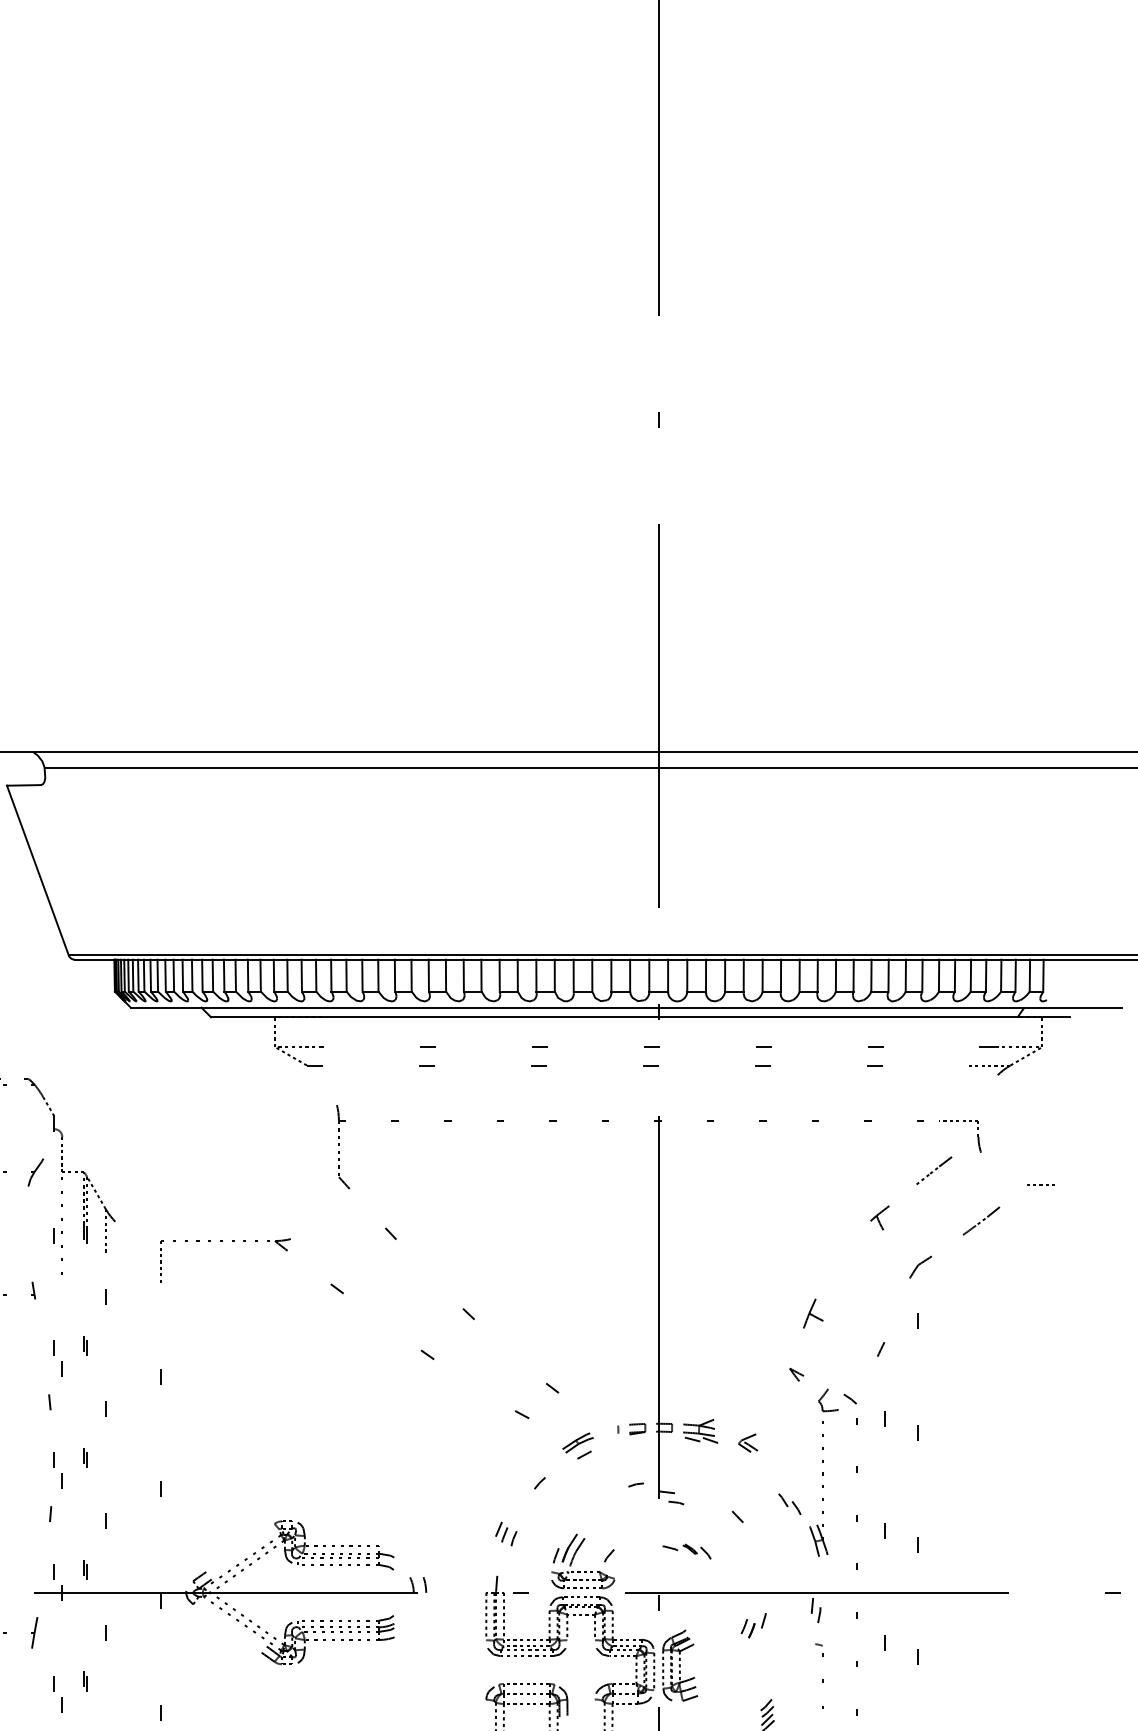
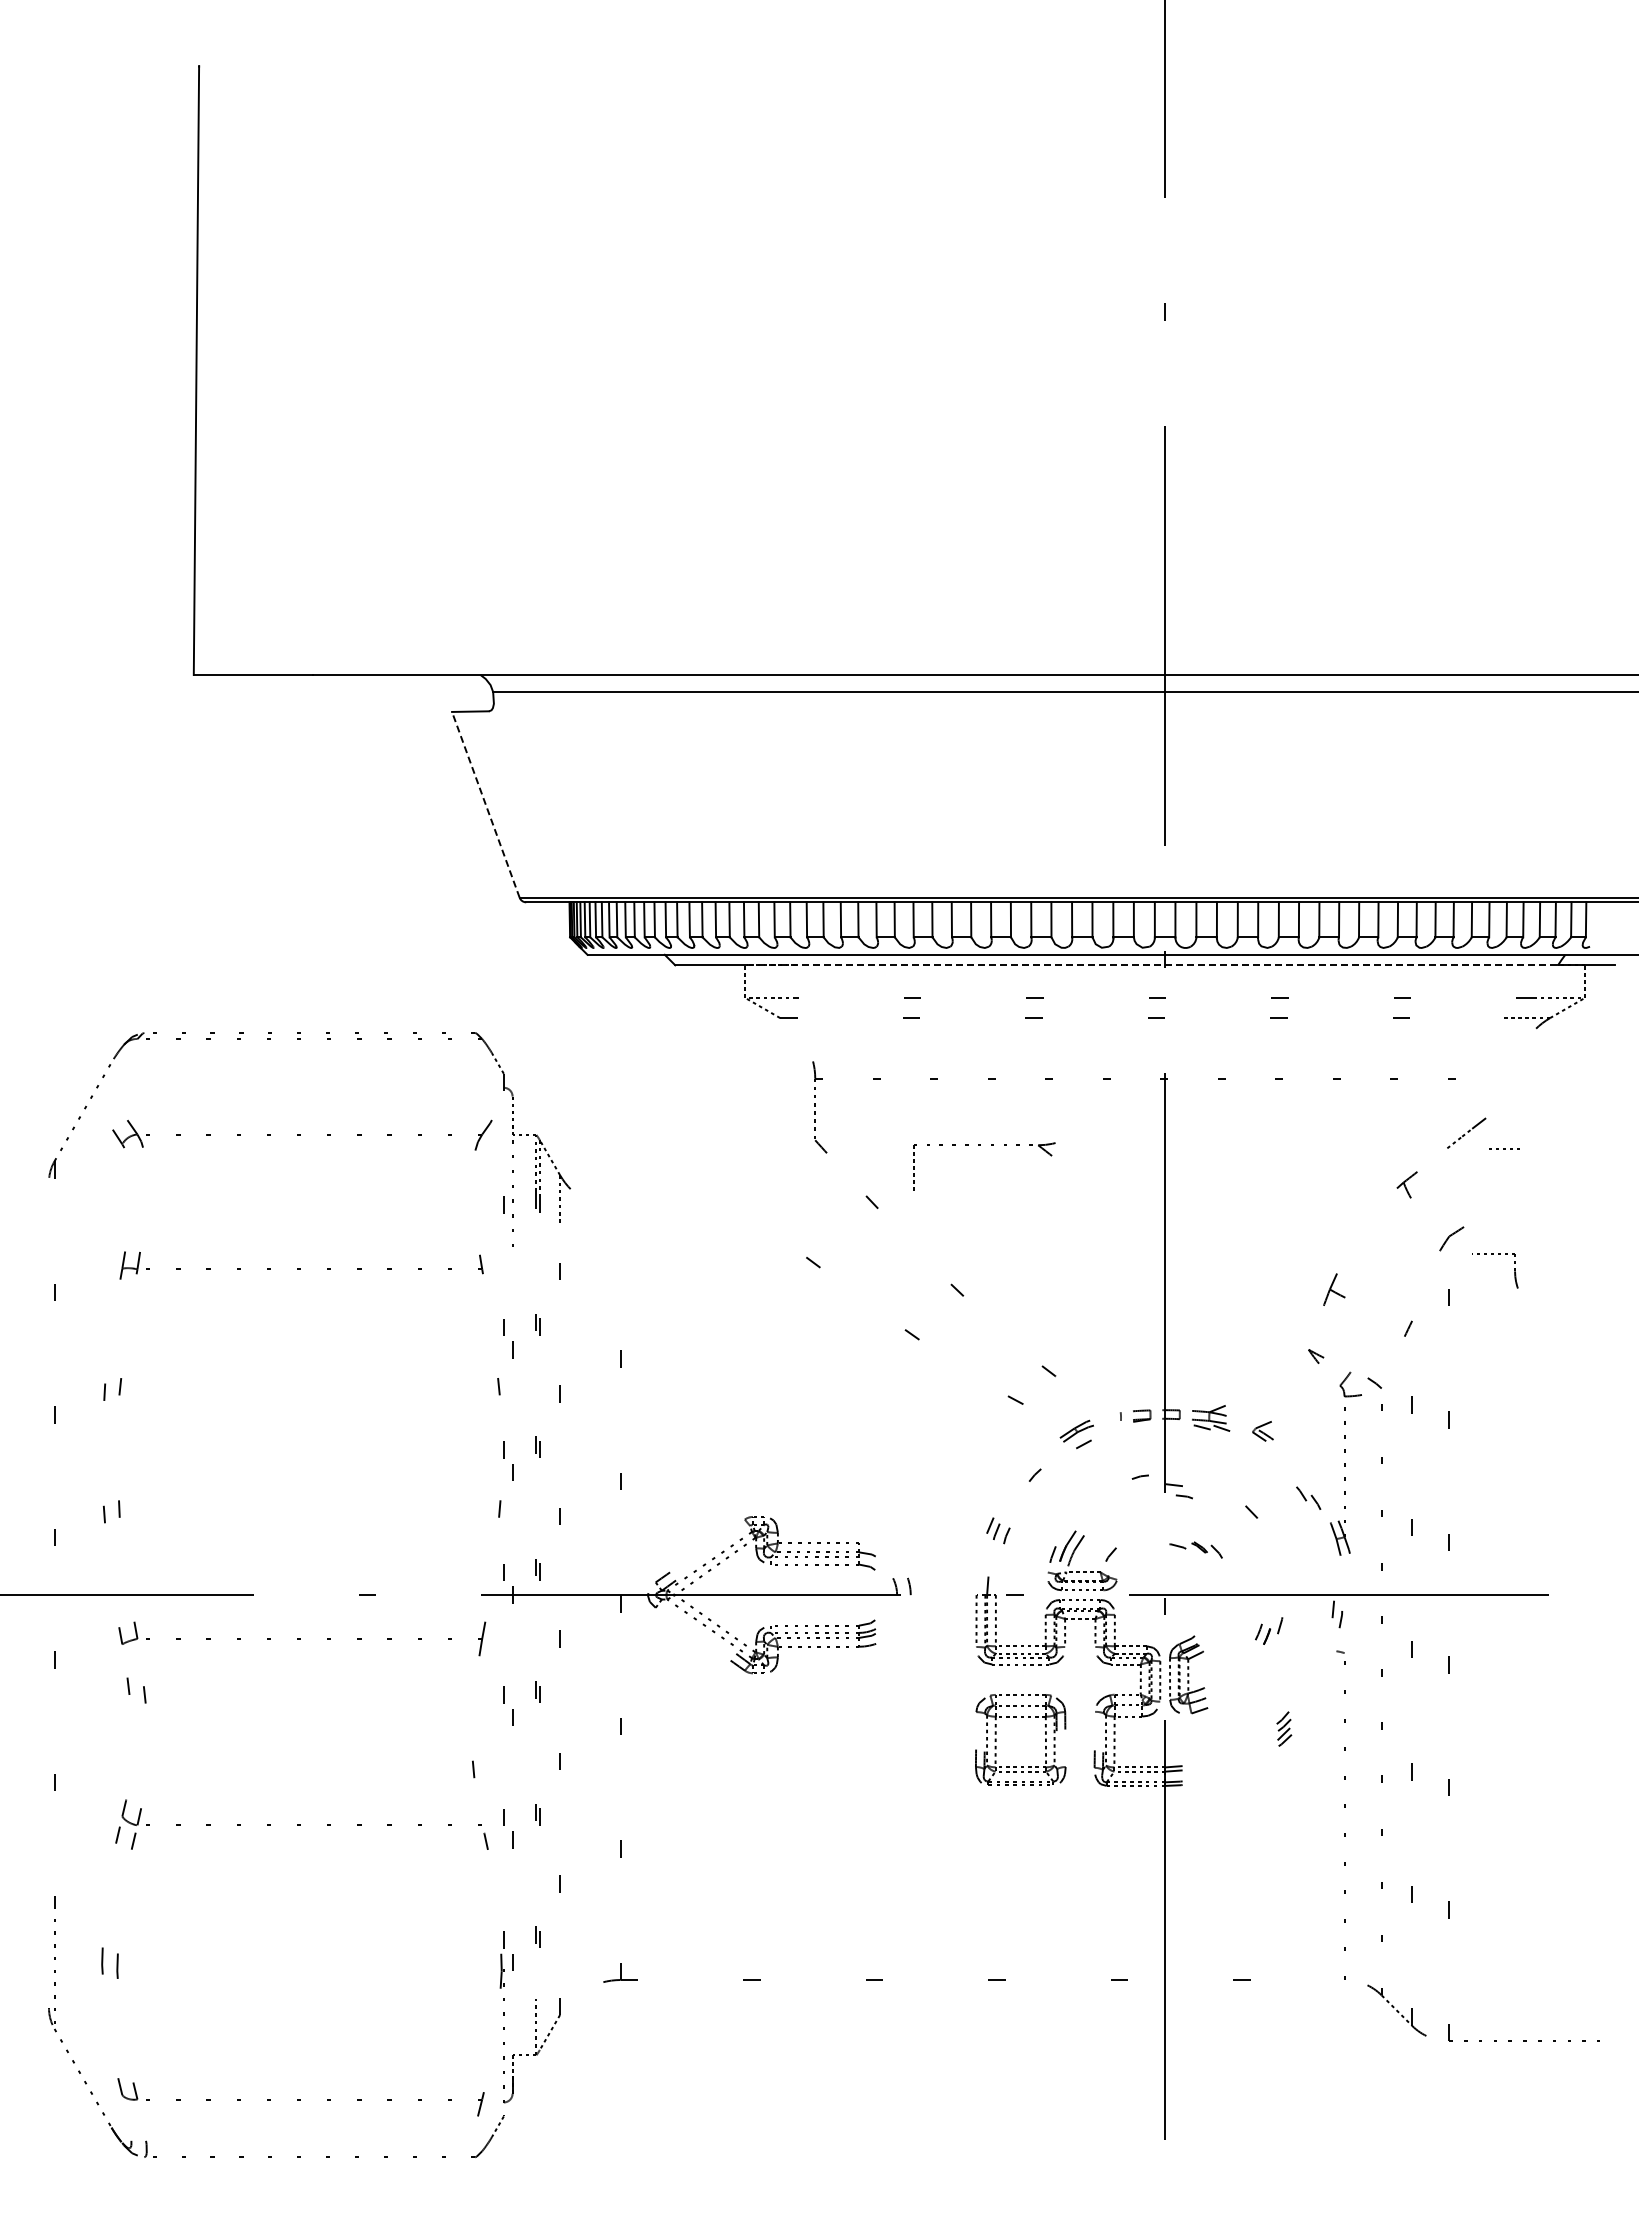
line: (37, 870) -> (485, 804), solid -> dashed
line: (647, 1017) -> (1152, 965), solid -> dashed
part: (958, 1121) -> (1493, 1254), moved
line: (1041, 1184) -> (1504, 1148), moved
part: (981, 1221) -> (1518, 1188), removed
part: (222, 1241) -> (980, 1145), moved

